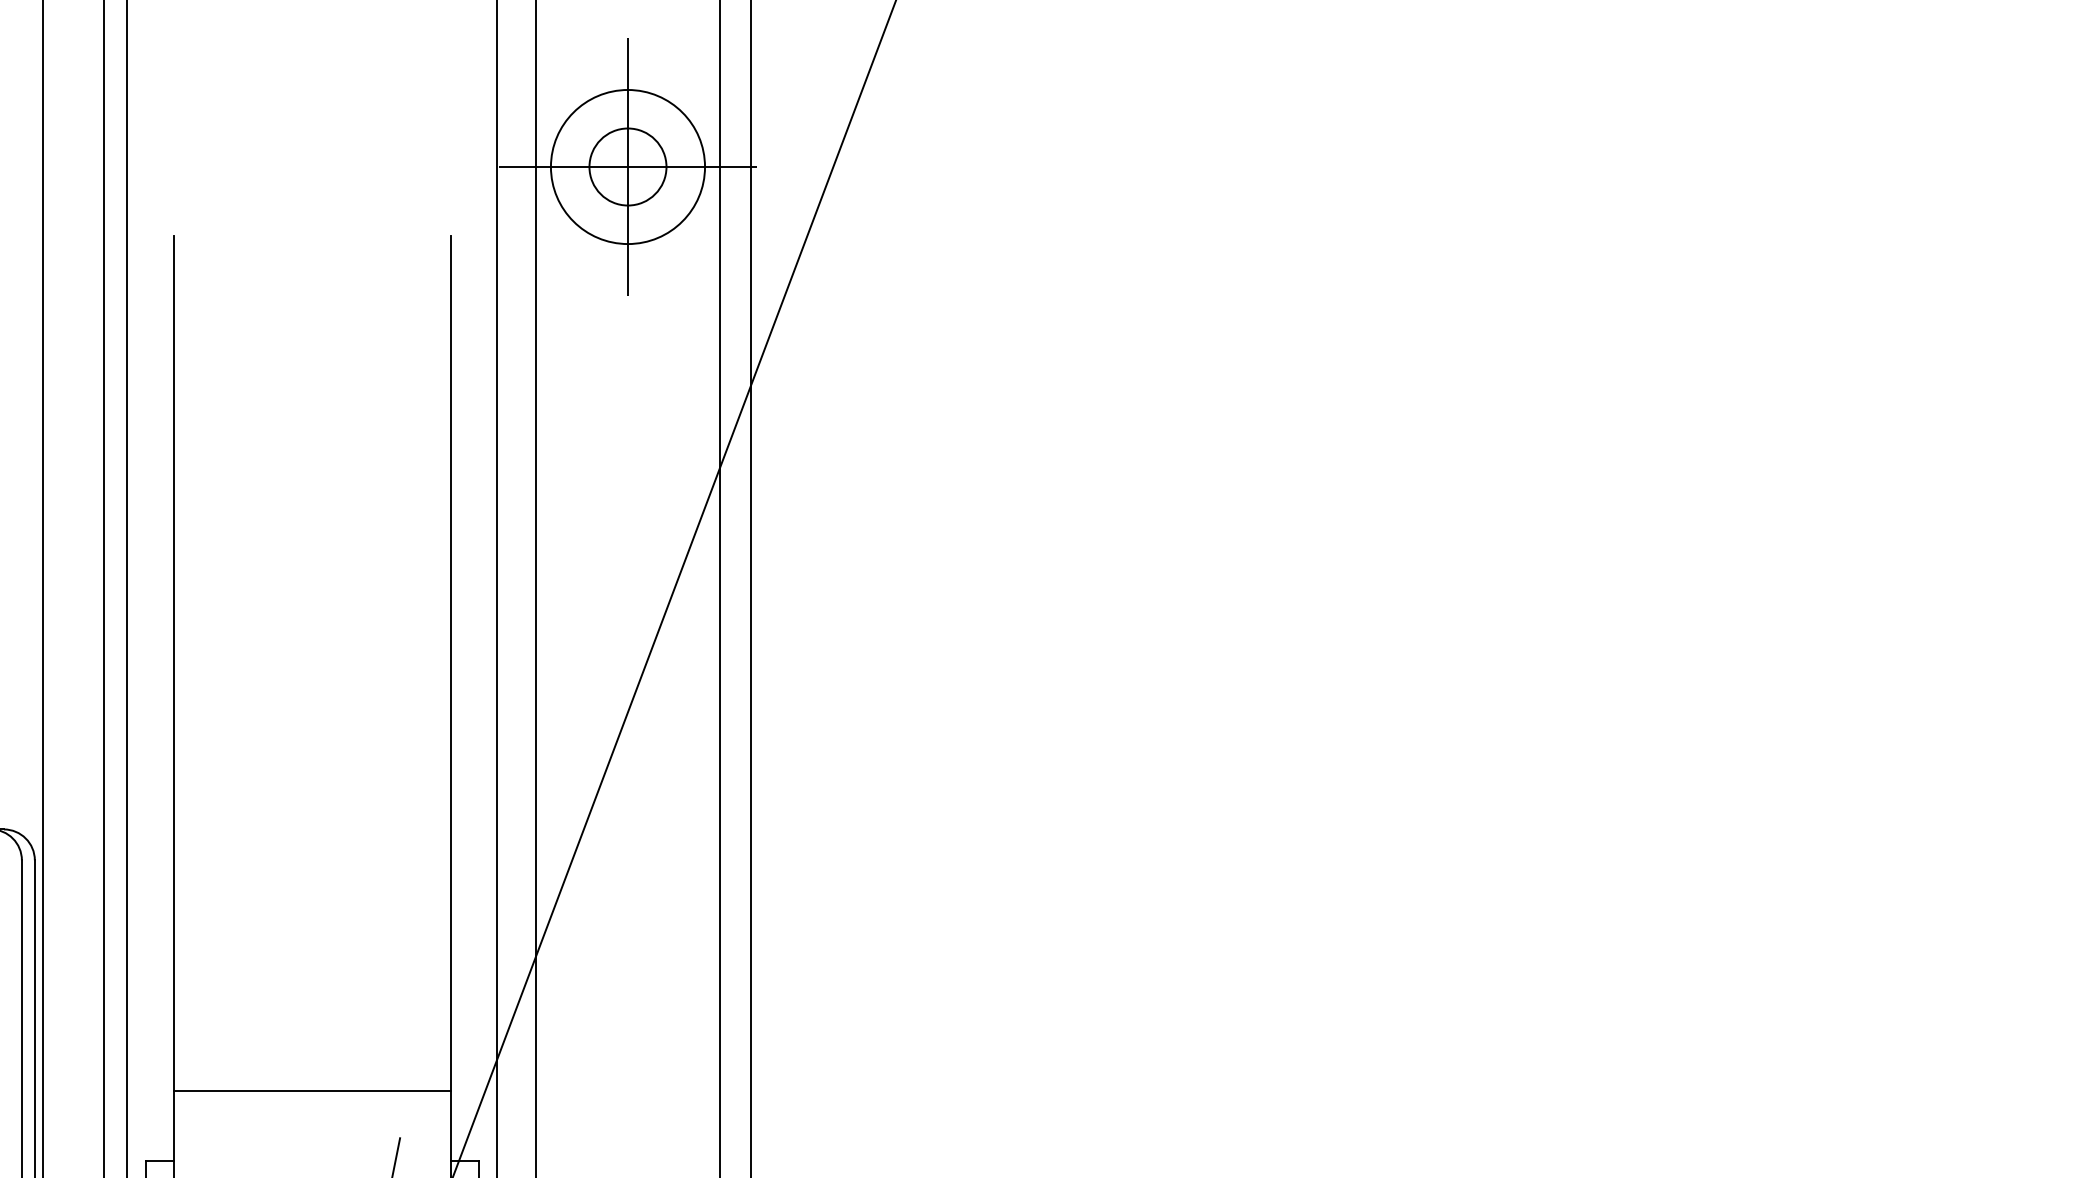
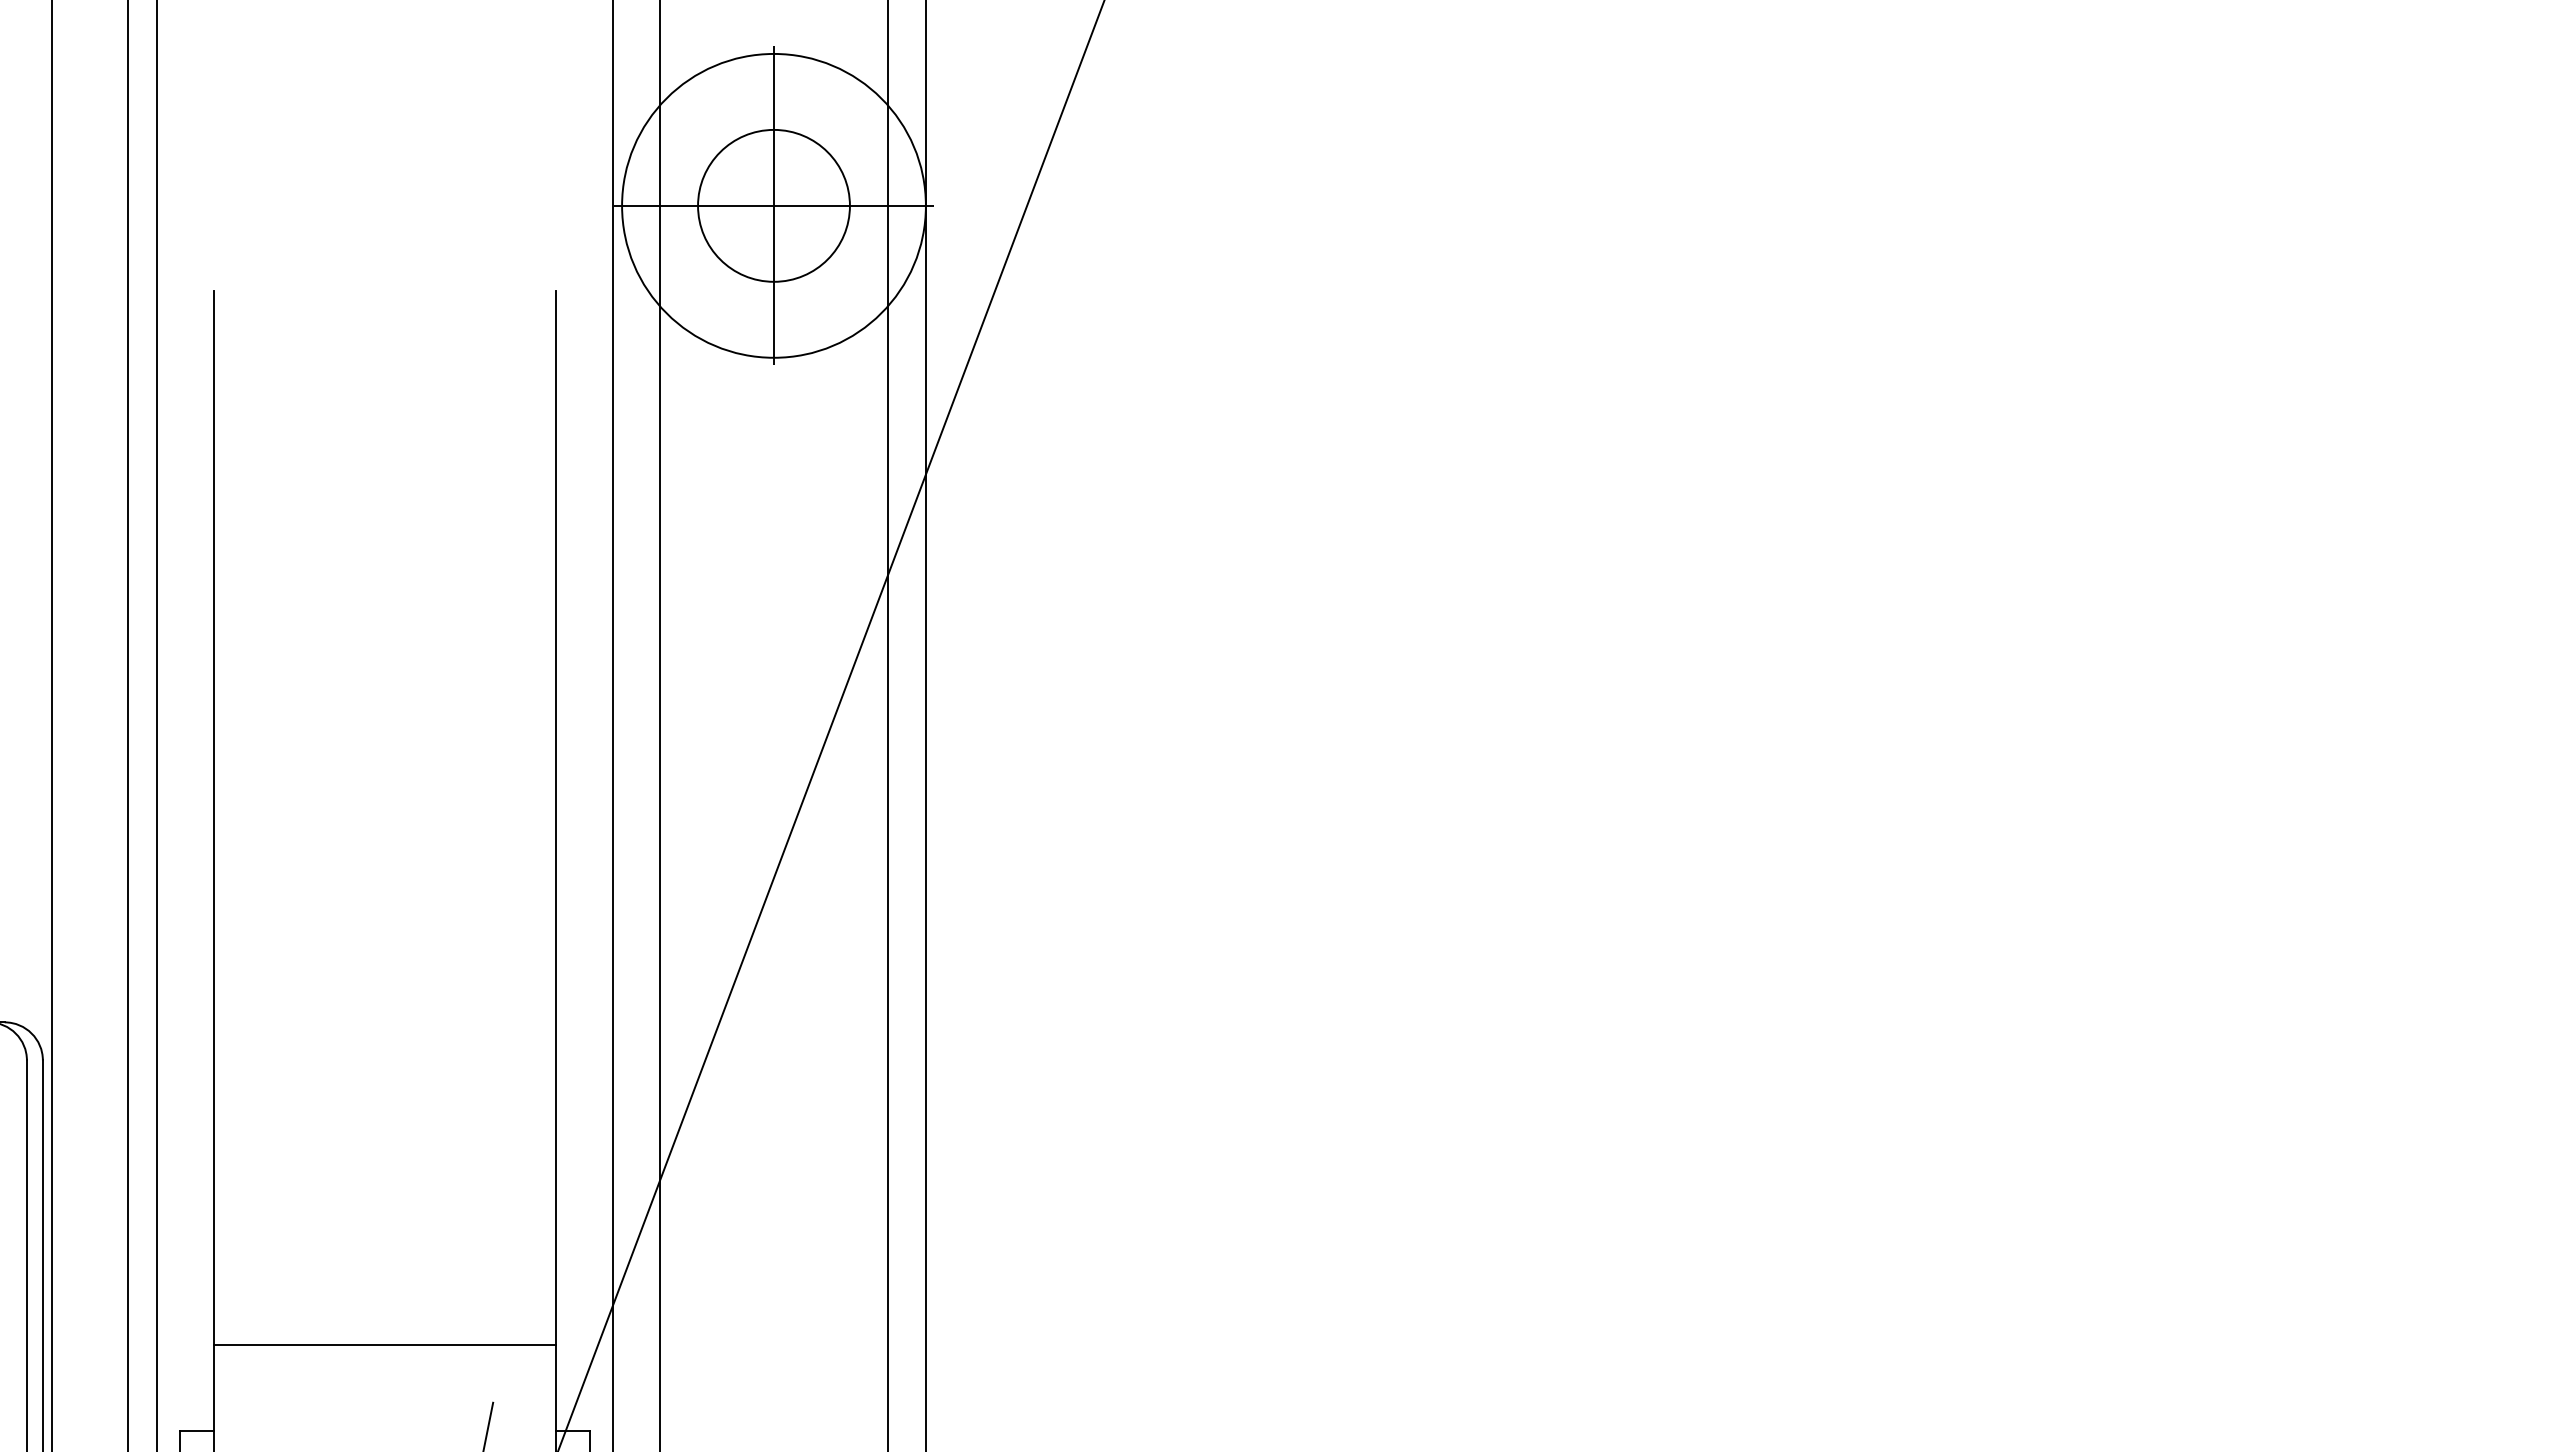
circle: (627, 166) -> (773, 205), size x1.6
circle: (627, 166) -> (773, 205), size x1.6

